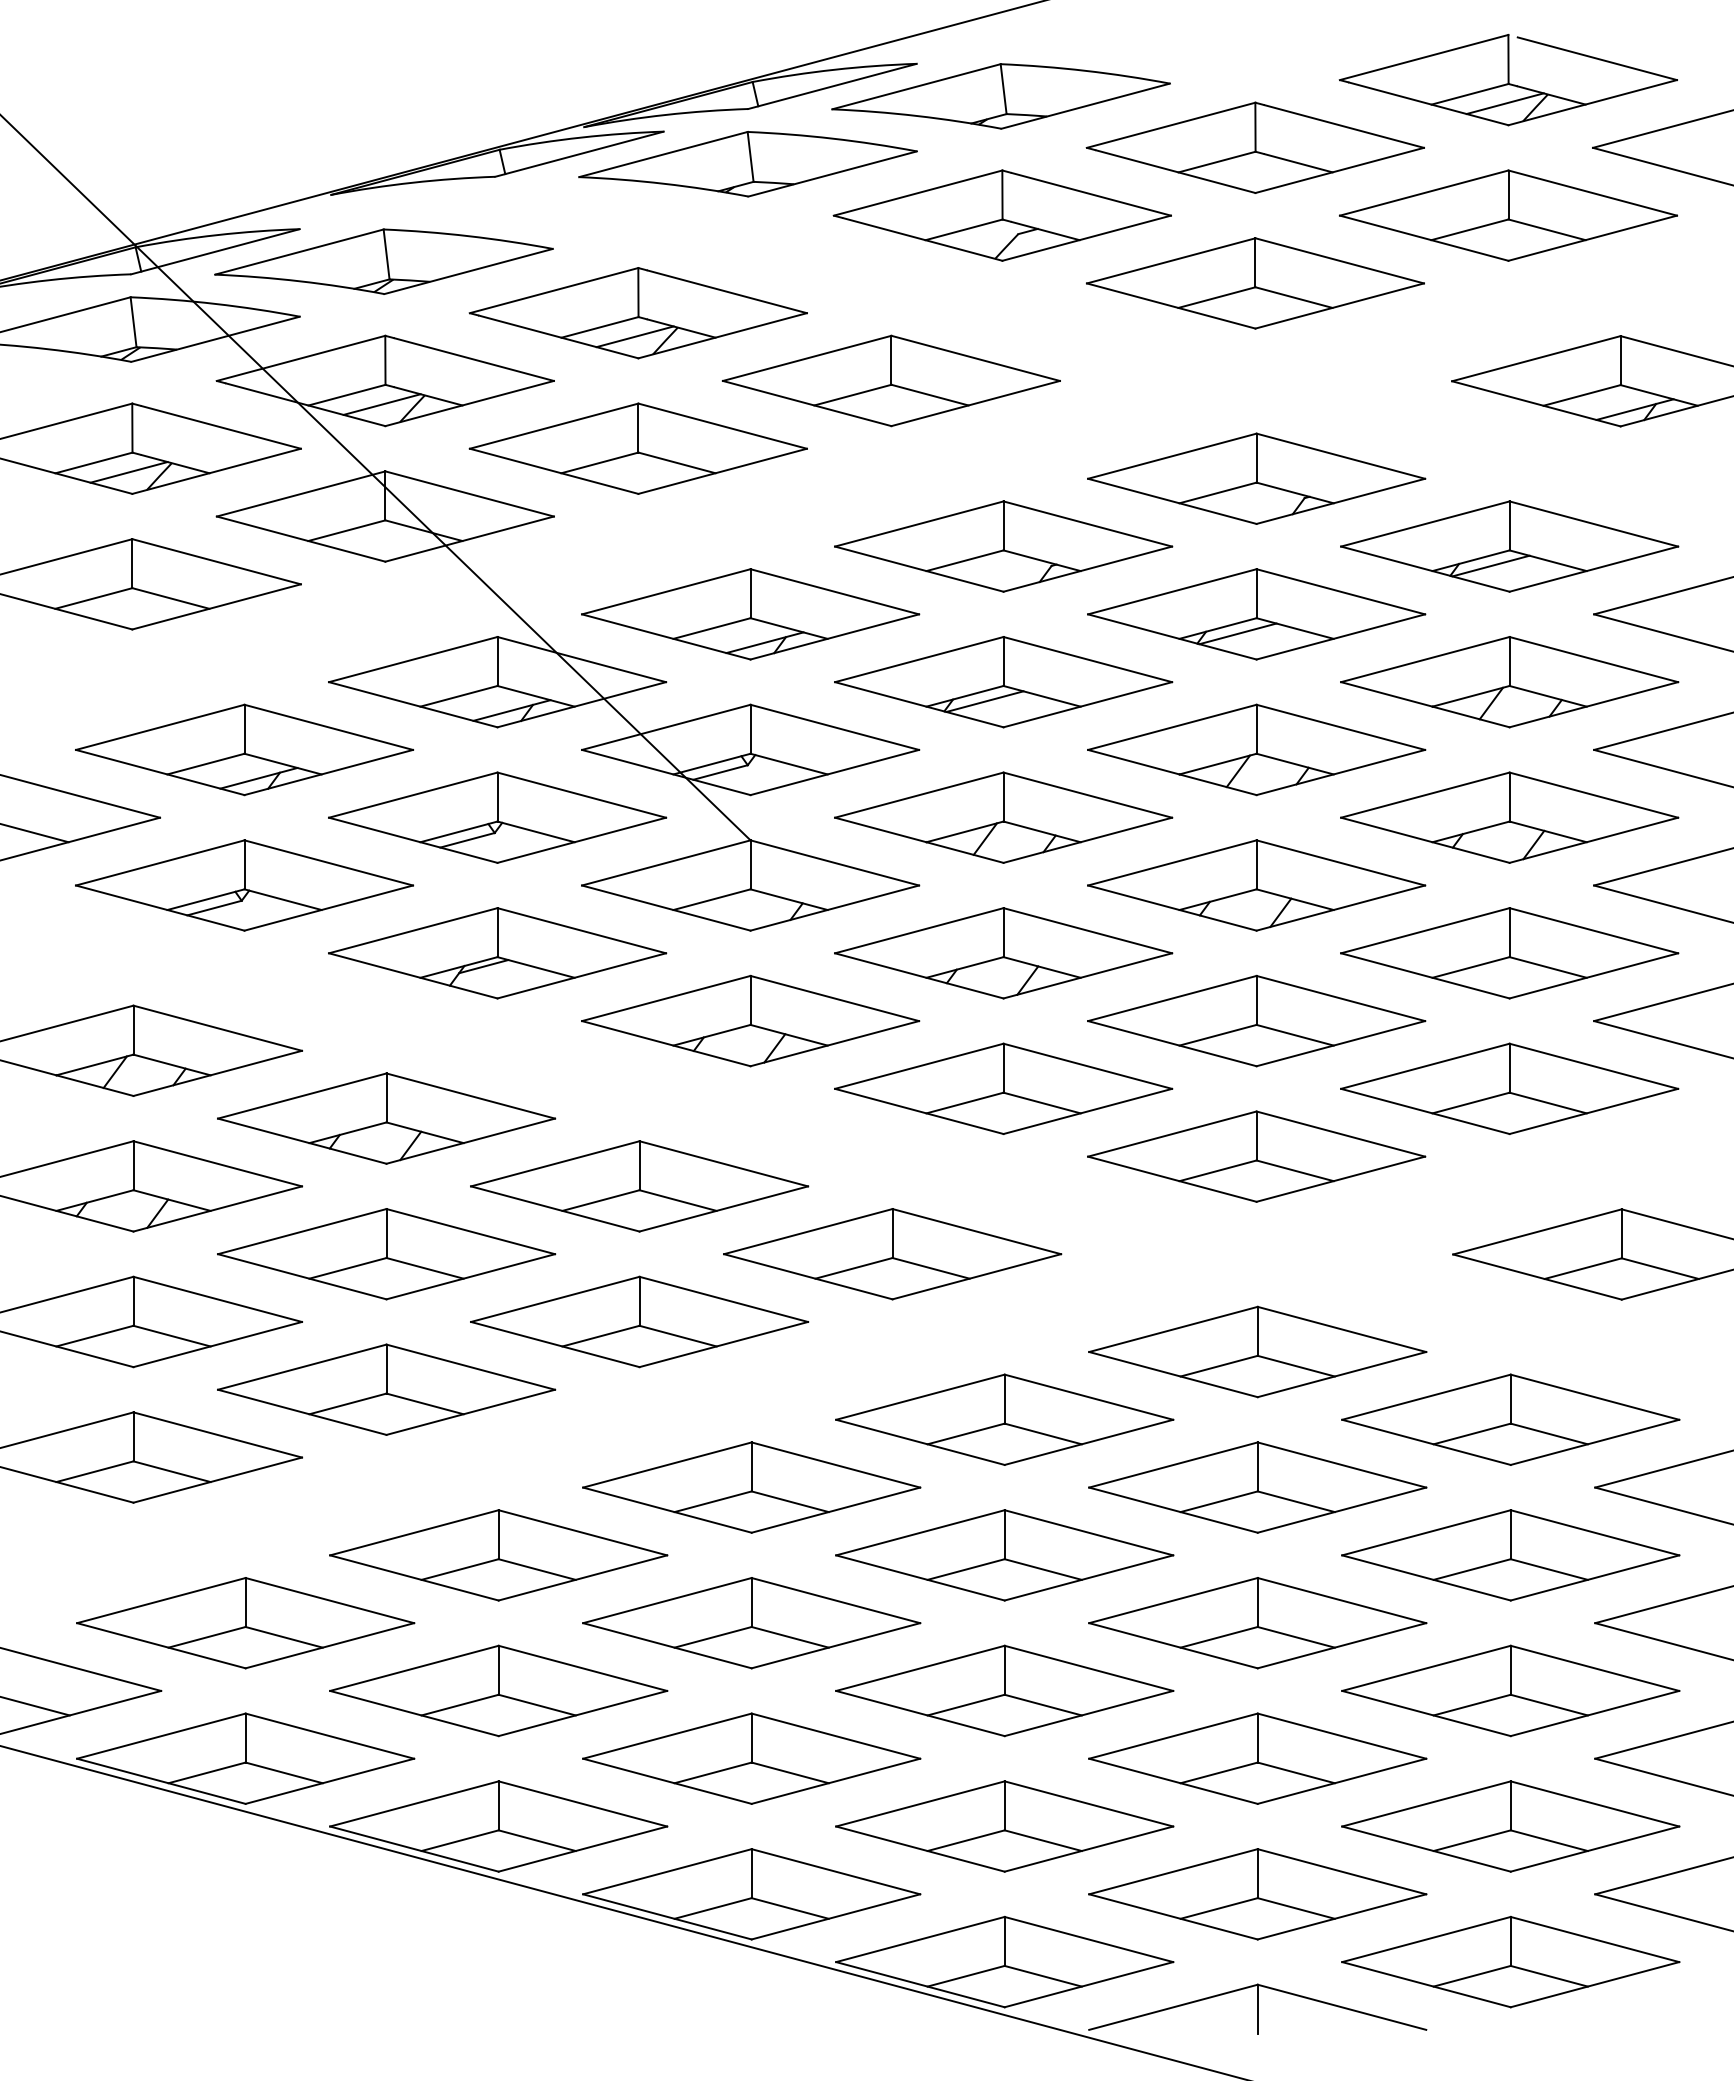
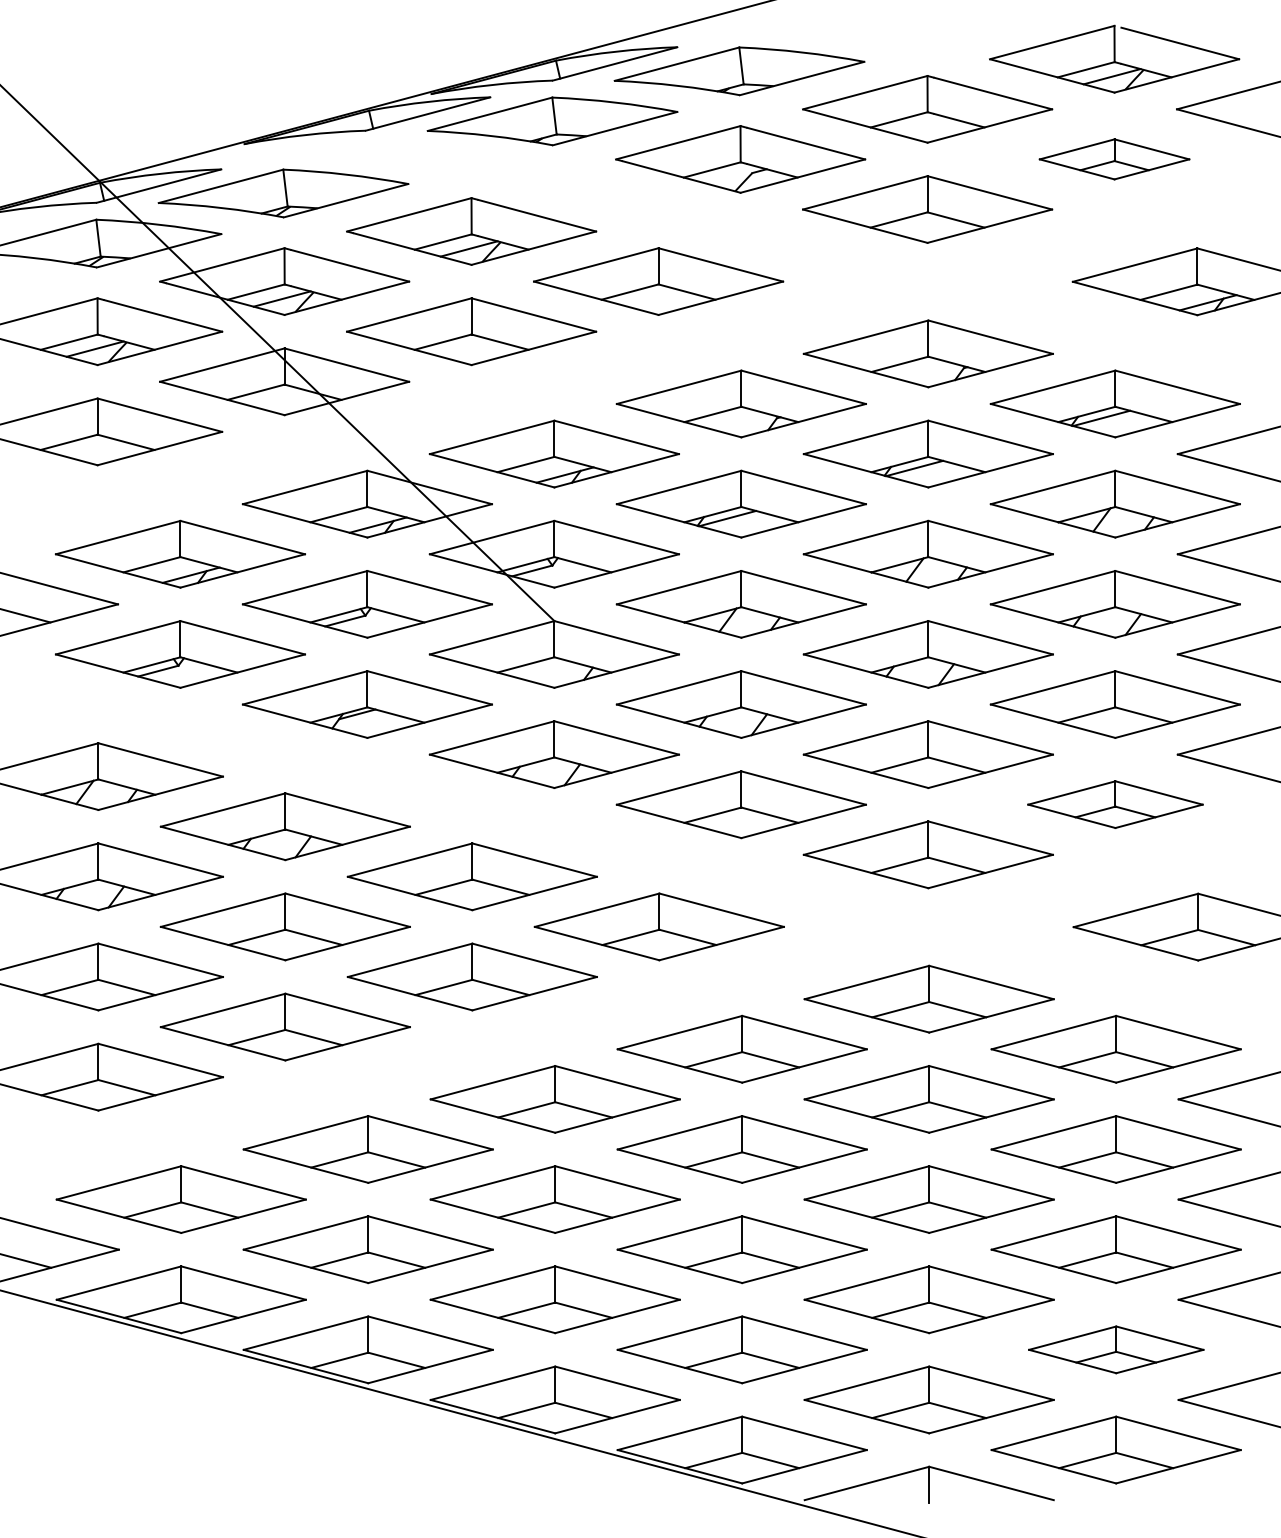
part: (1508, 215) -> (1114, 159), size x0.6
part: (1509, 1088) -> (1115, 804), size x0.7
part: (1510, 1826) -> (1116, 1349), size x0.7

